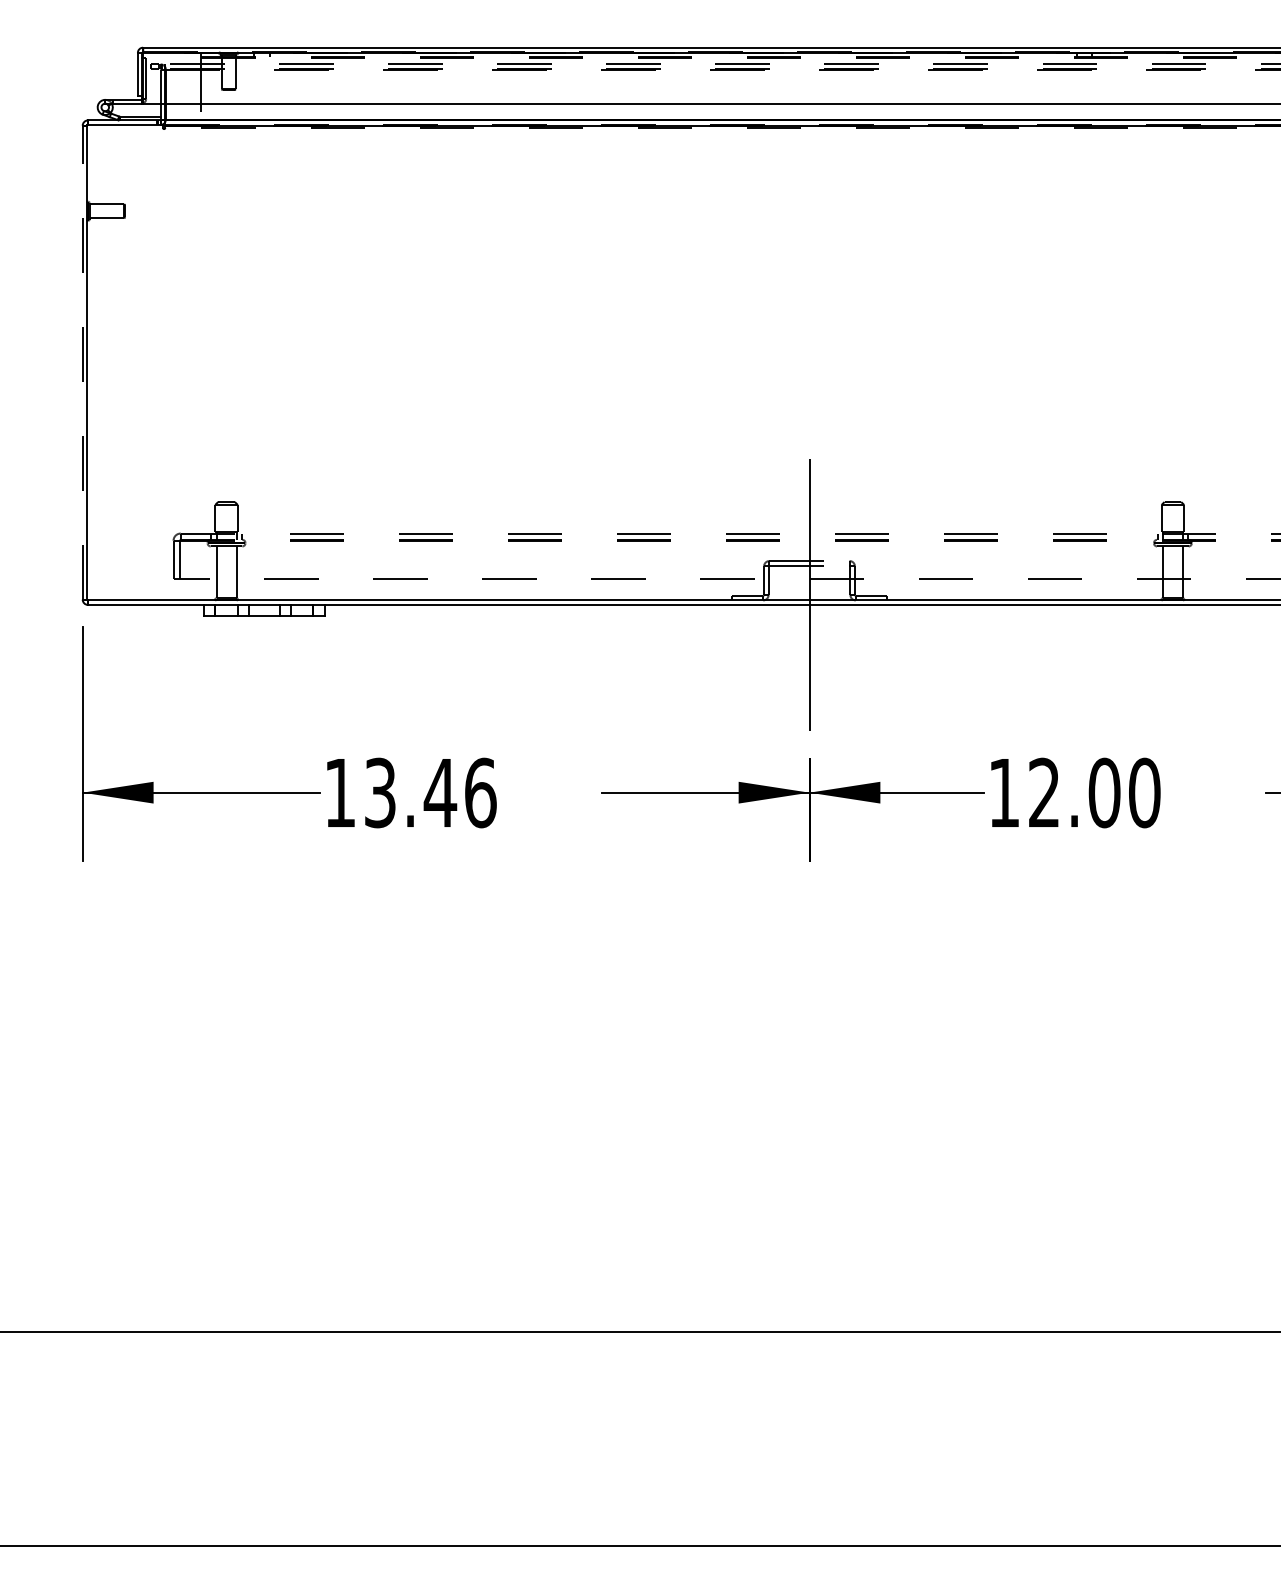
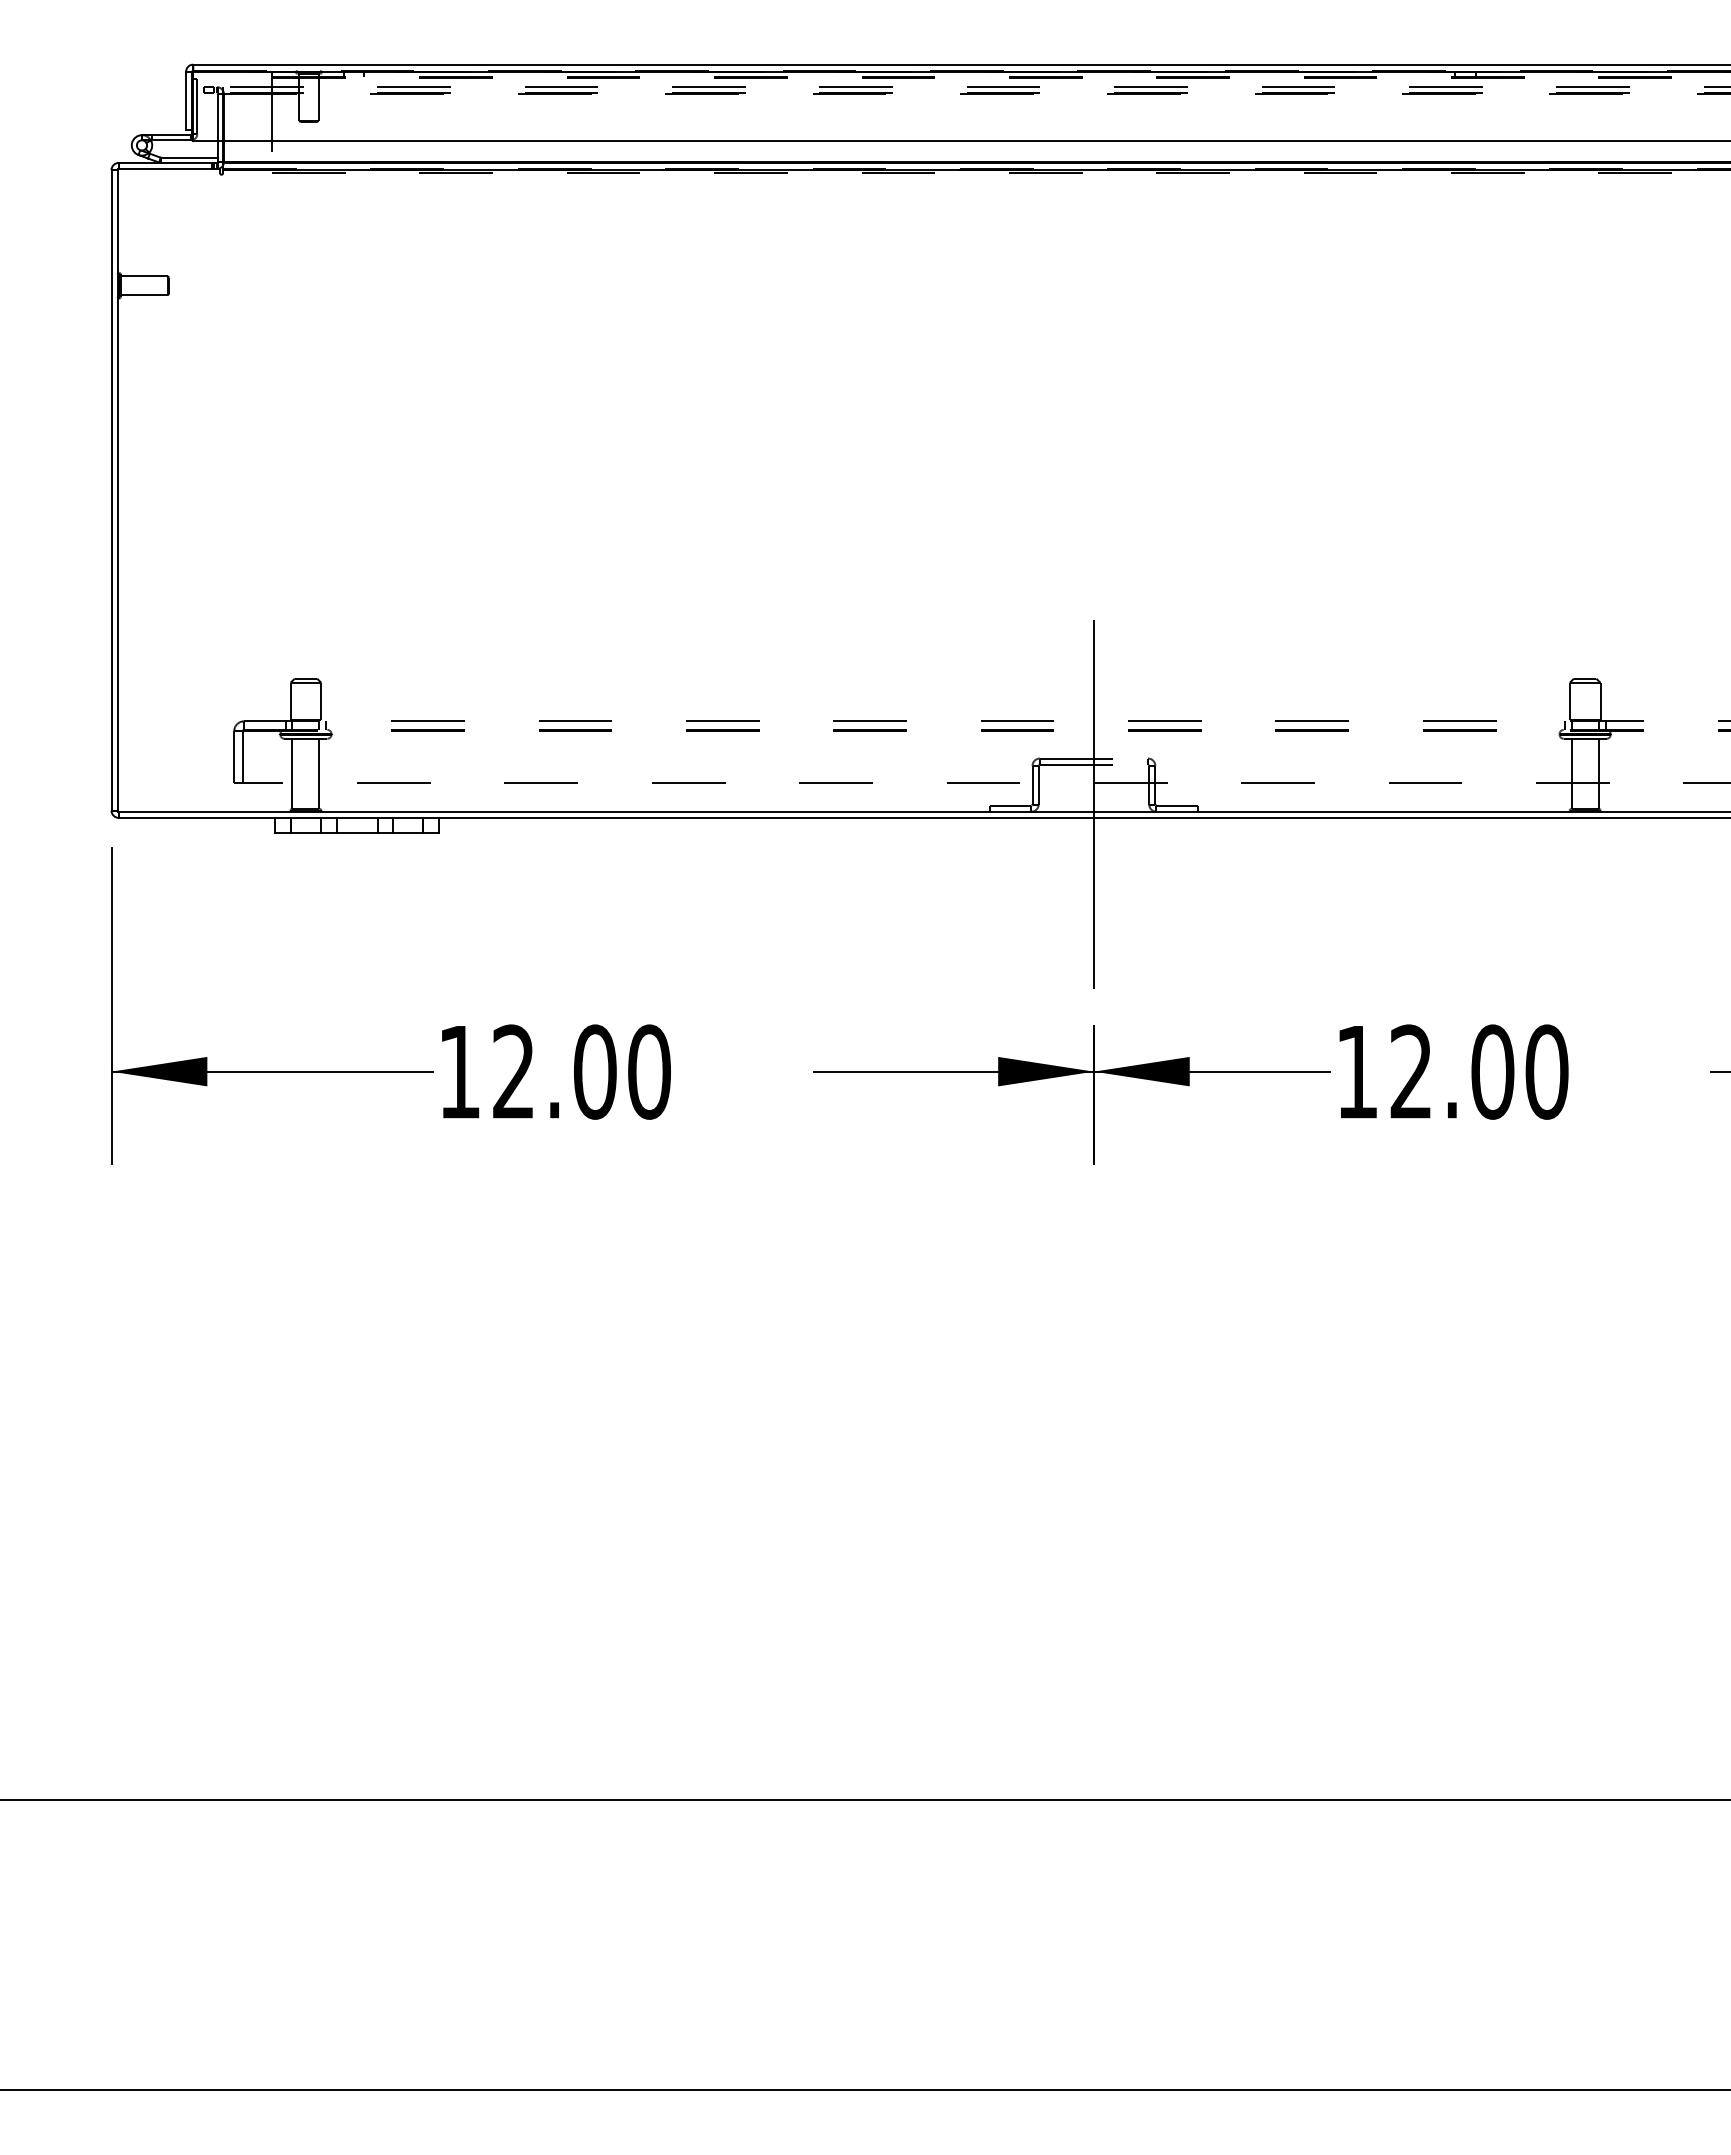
line: (82, 361) -> (111, 489), dashed -> solid
text: (431, 792) -> (582, 1071), 13.46 -> 12.00

